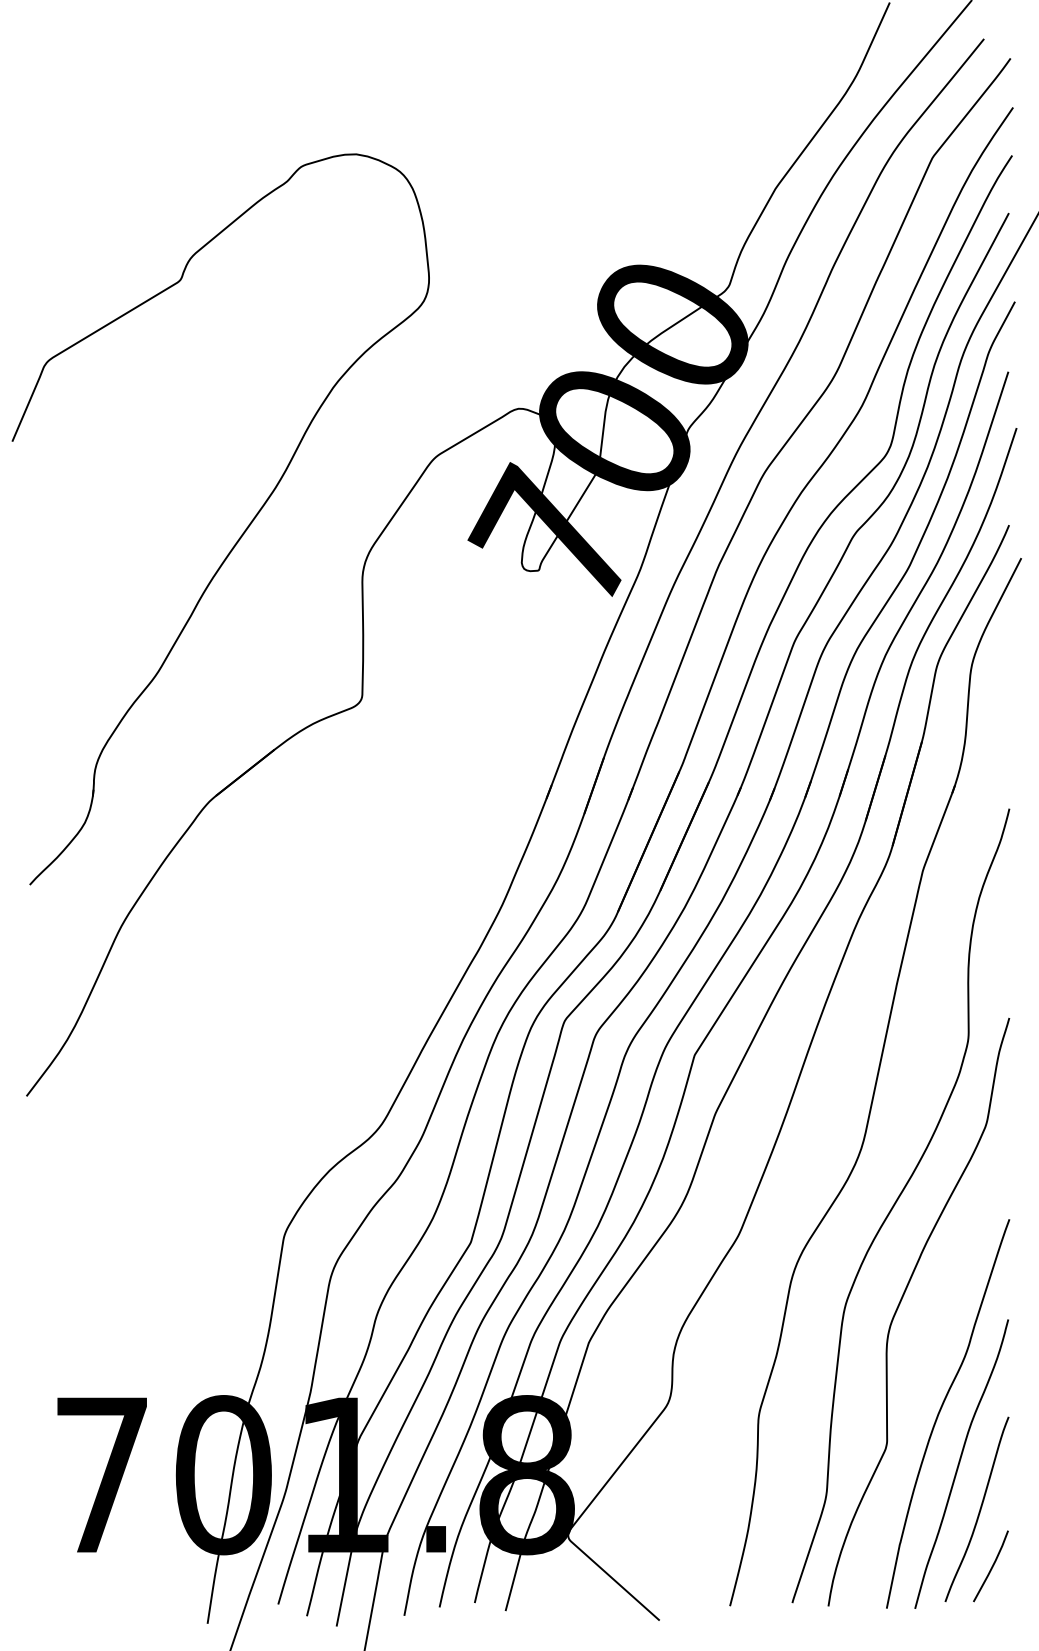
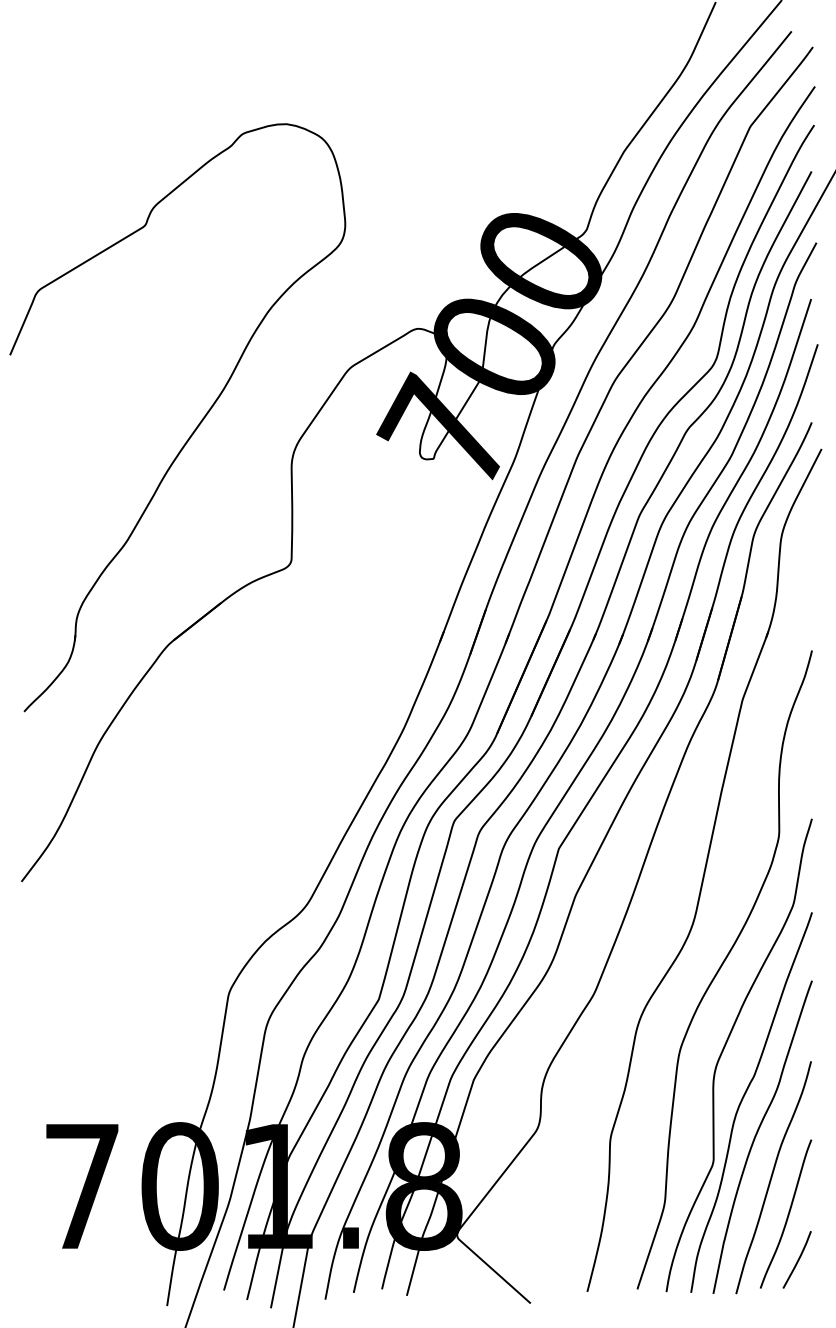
curve: (924, 1365) -> (743, 1098), added

